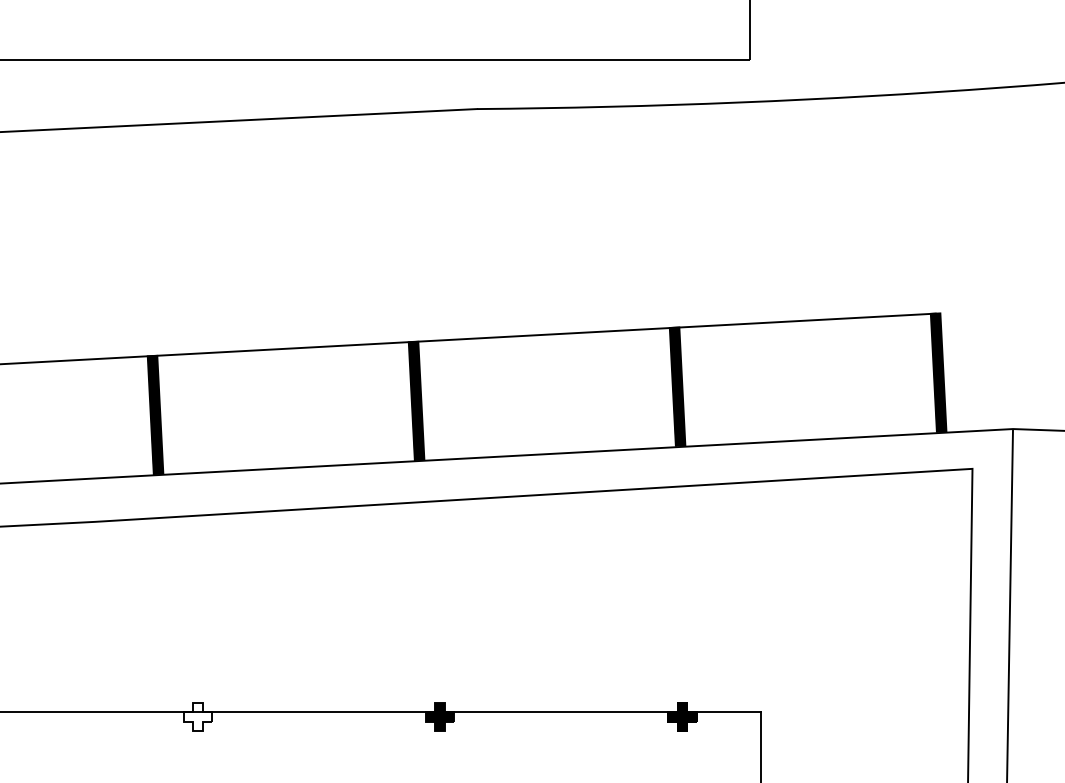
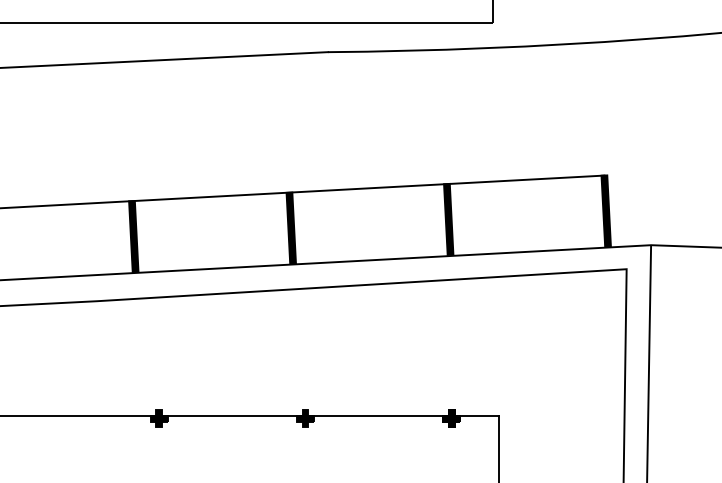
fill: (196, 716) -> (158, 418), added

